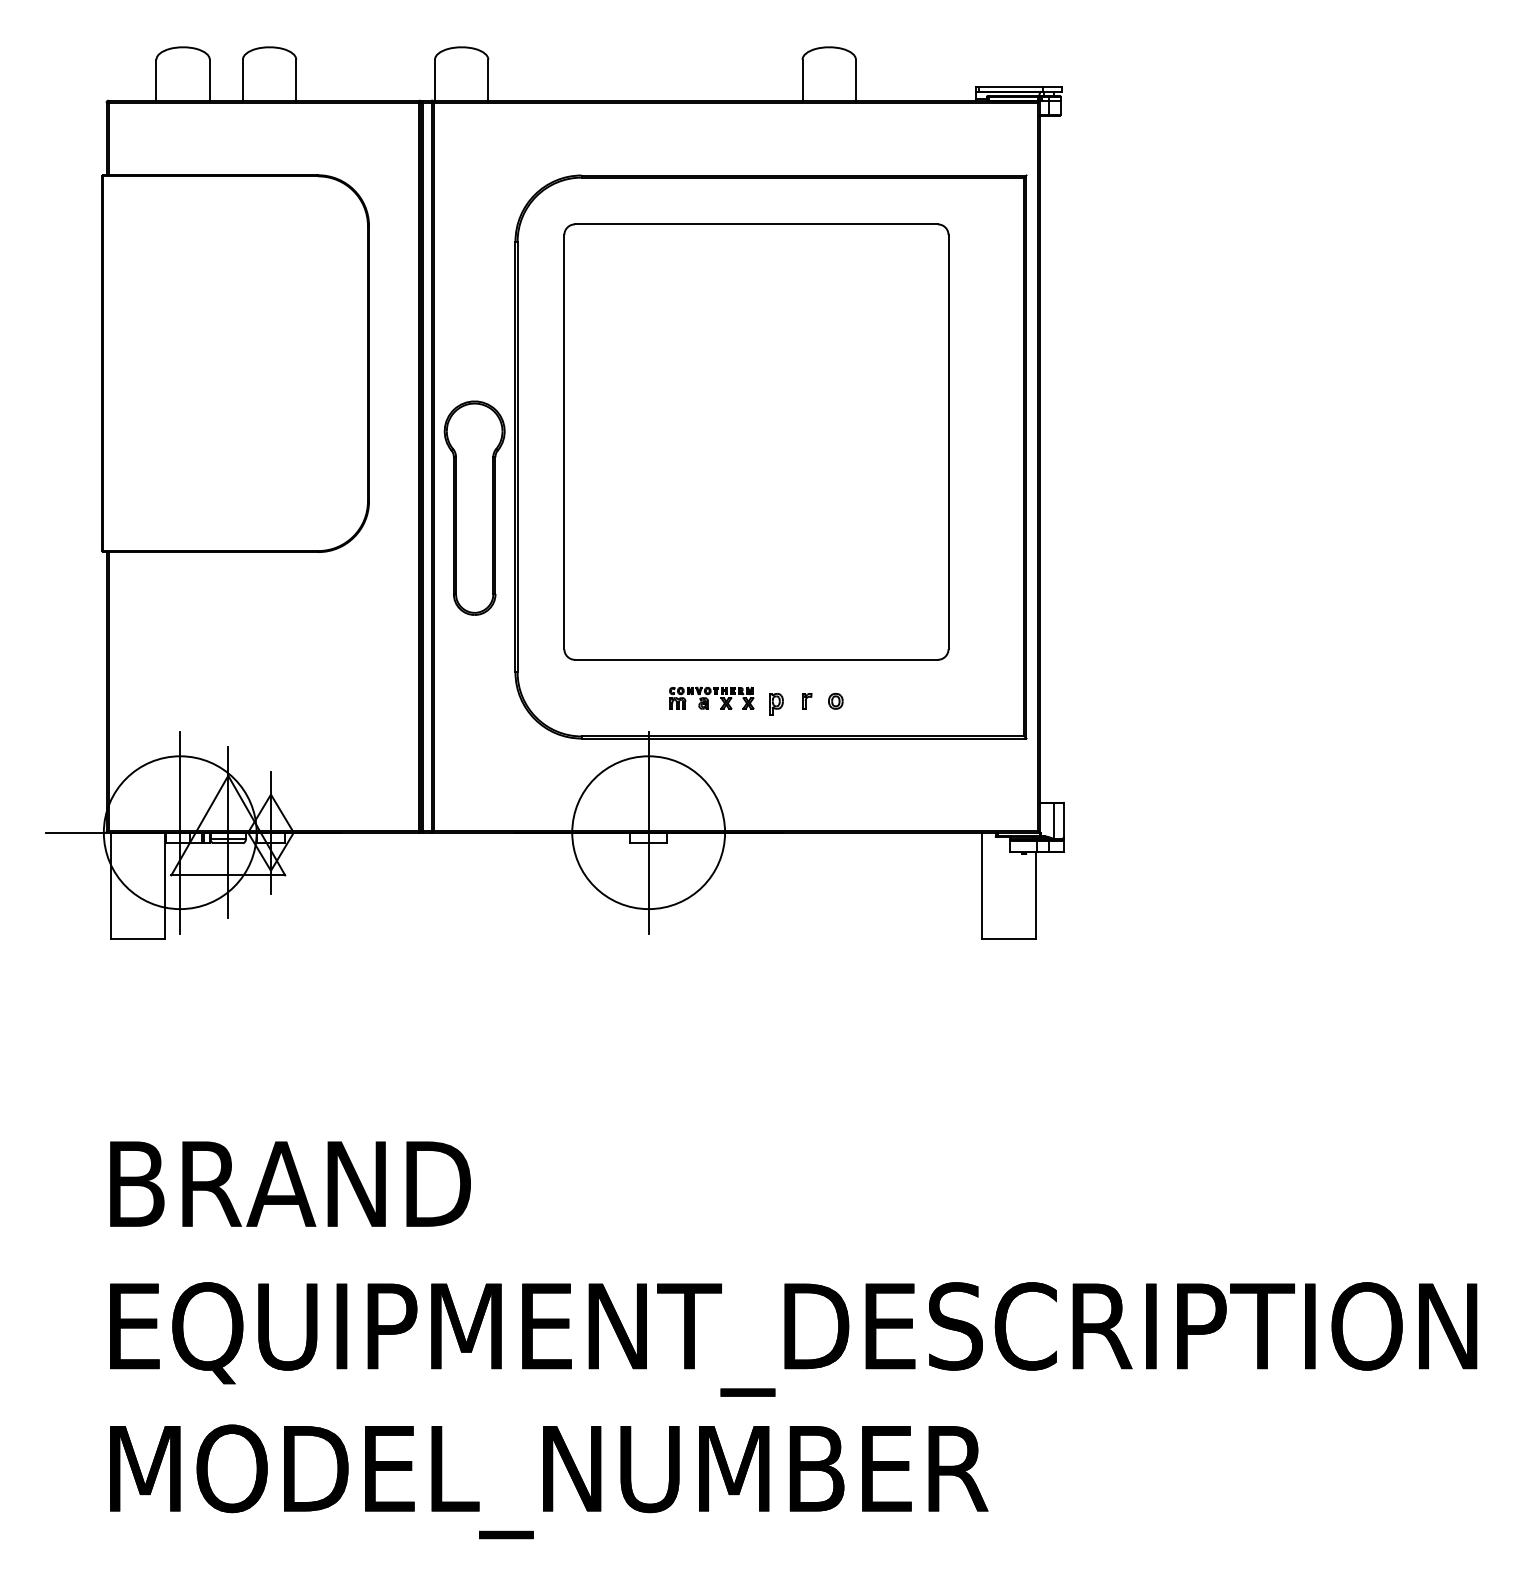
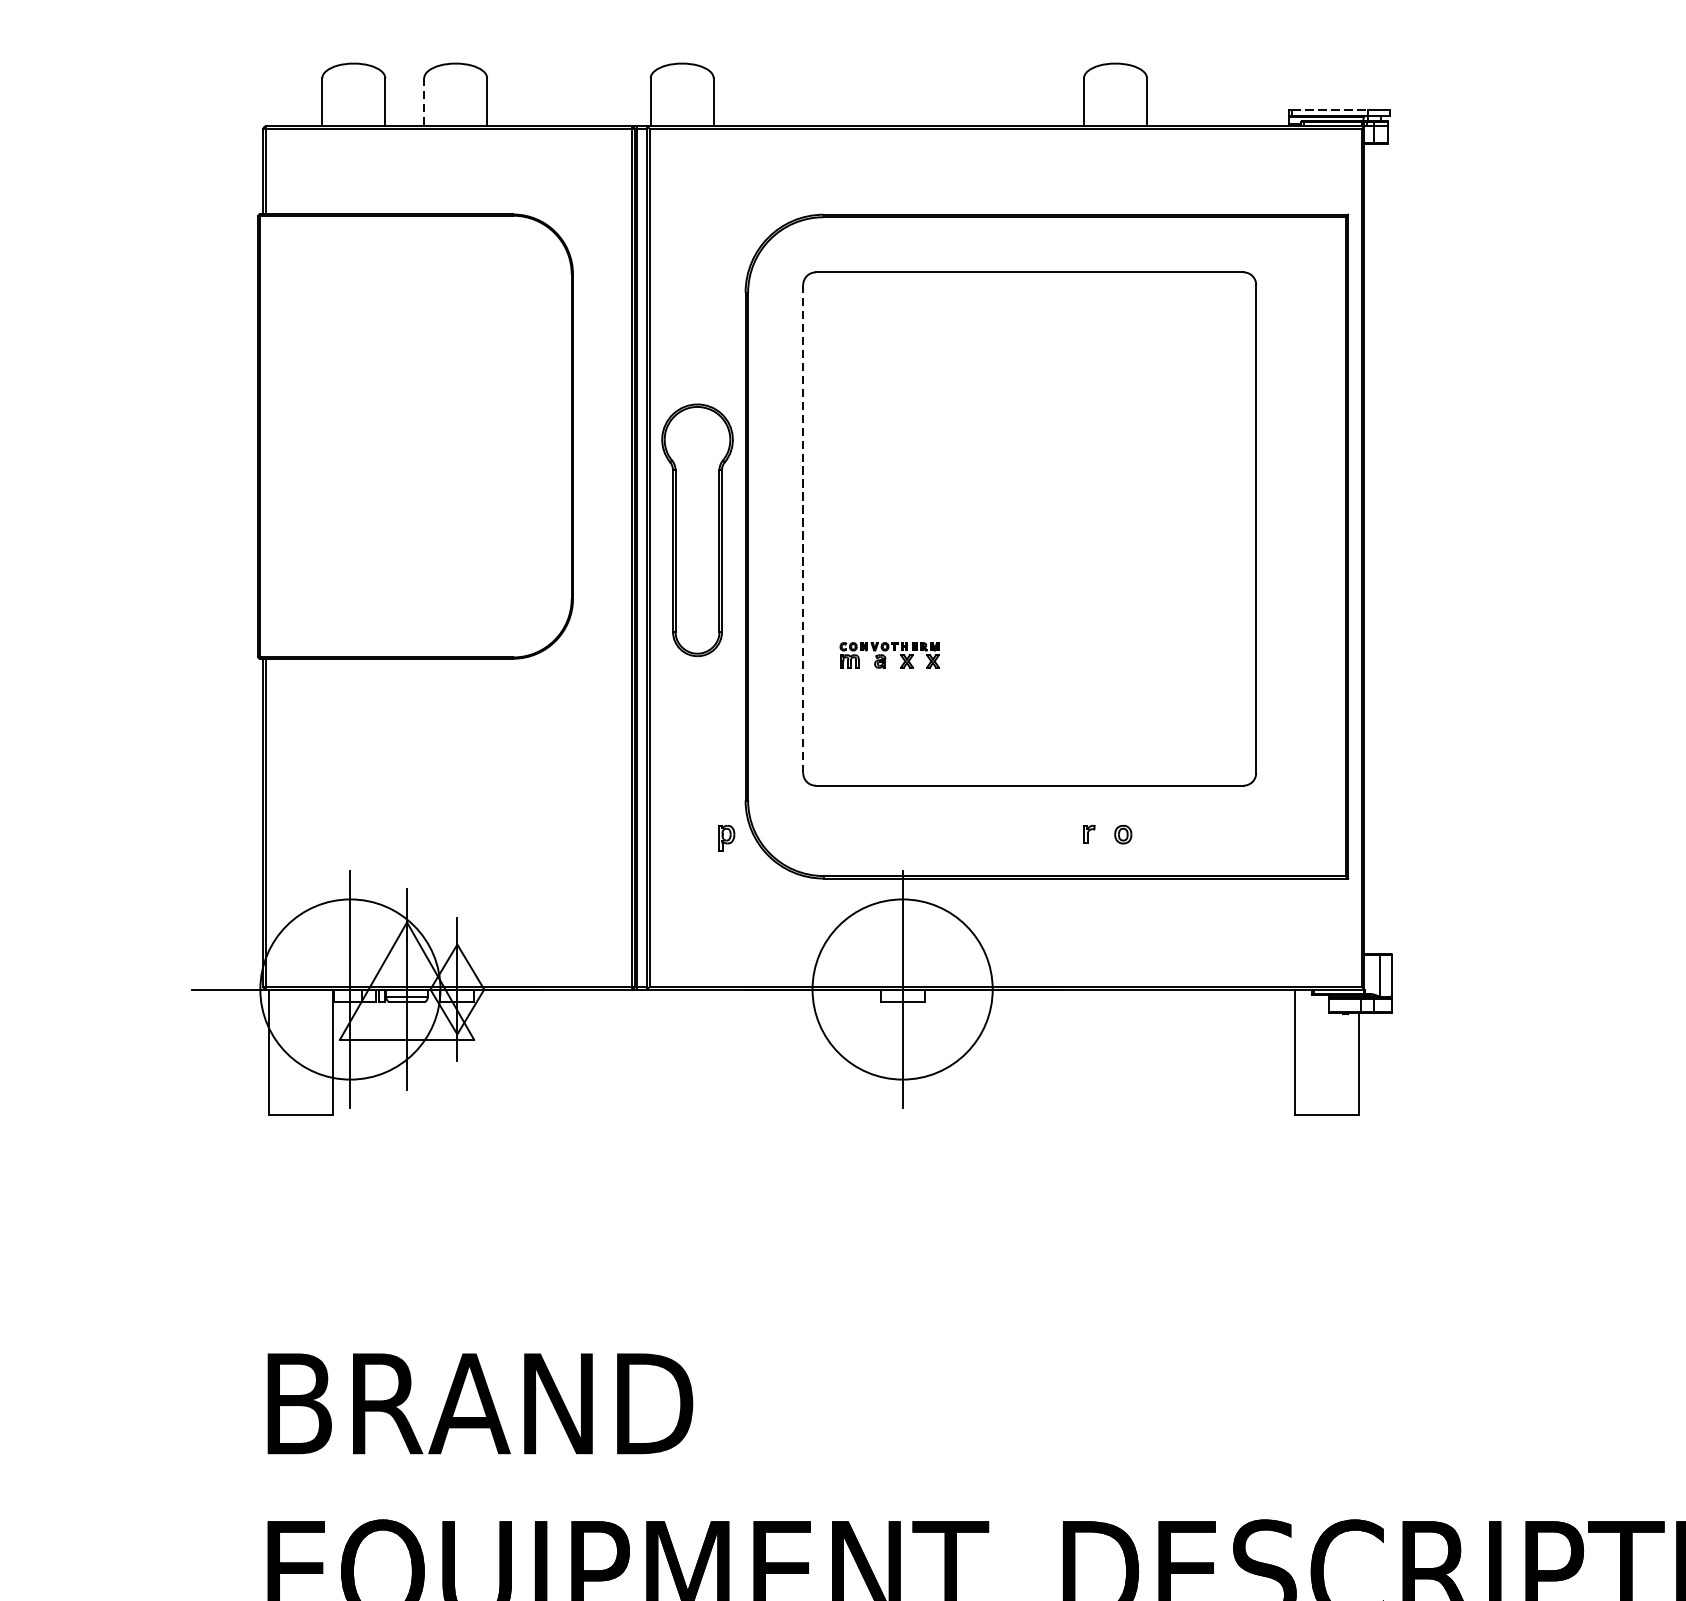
line: (242, 80) -> (423, 102), solid -> dashed
line: (1011, 86) -> (1330, 109), solid -> dashed
line: (564, 442) -> (803, 529), solid -> dashed
part: (474, 507) -> (697, 529), moved
part: (711, 697) -> (889, 654), moved
part: (776, 704) -> (726, 838), moved

